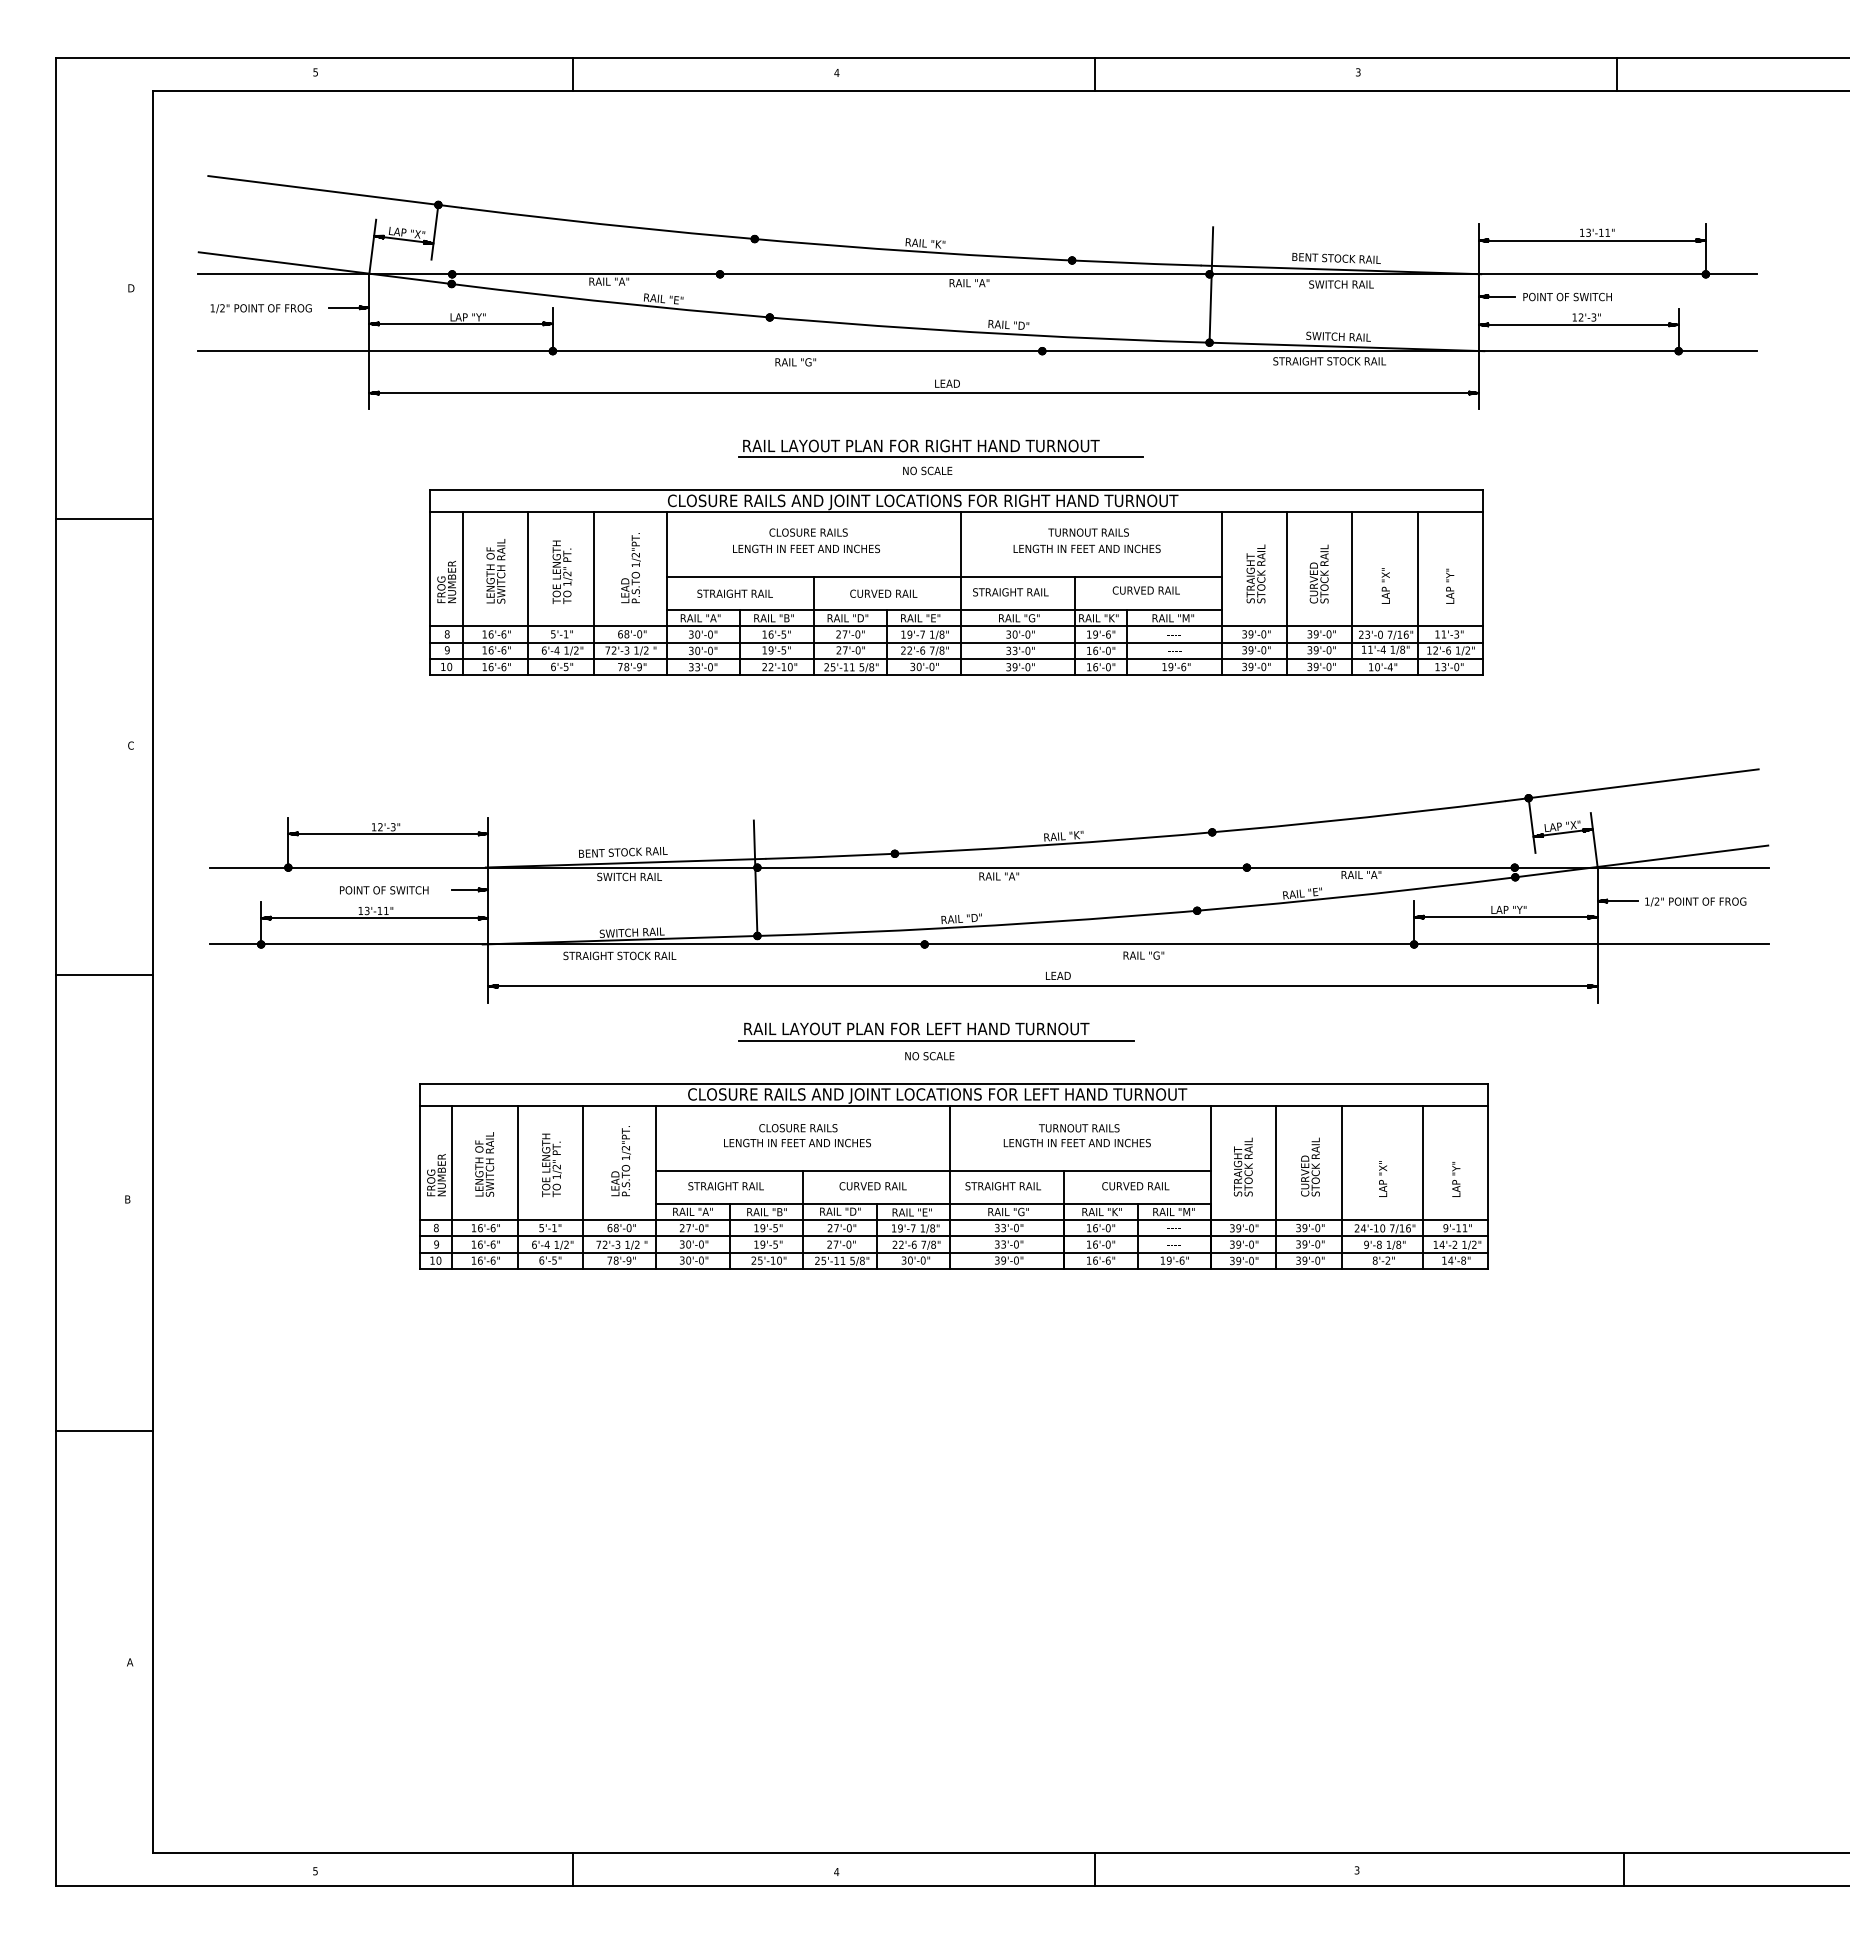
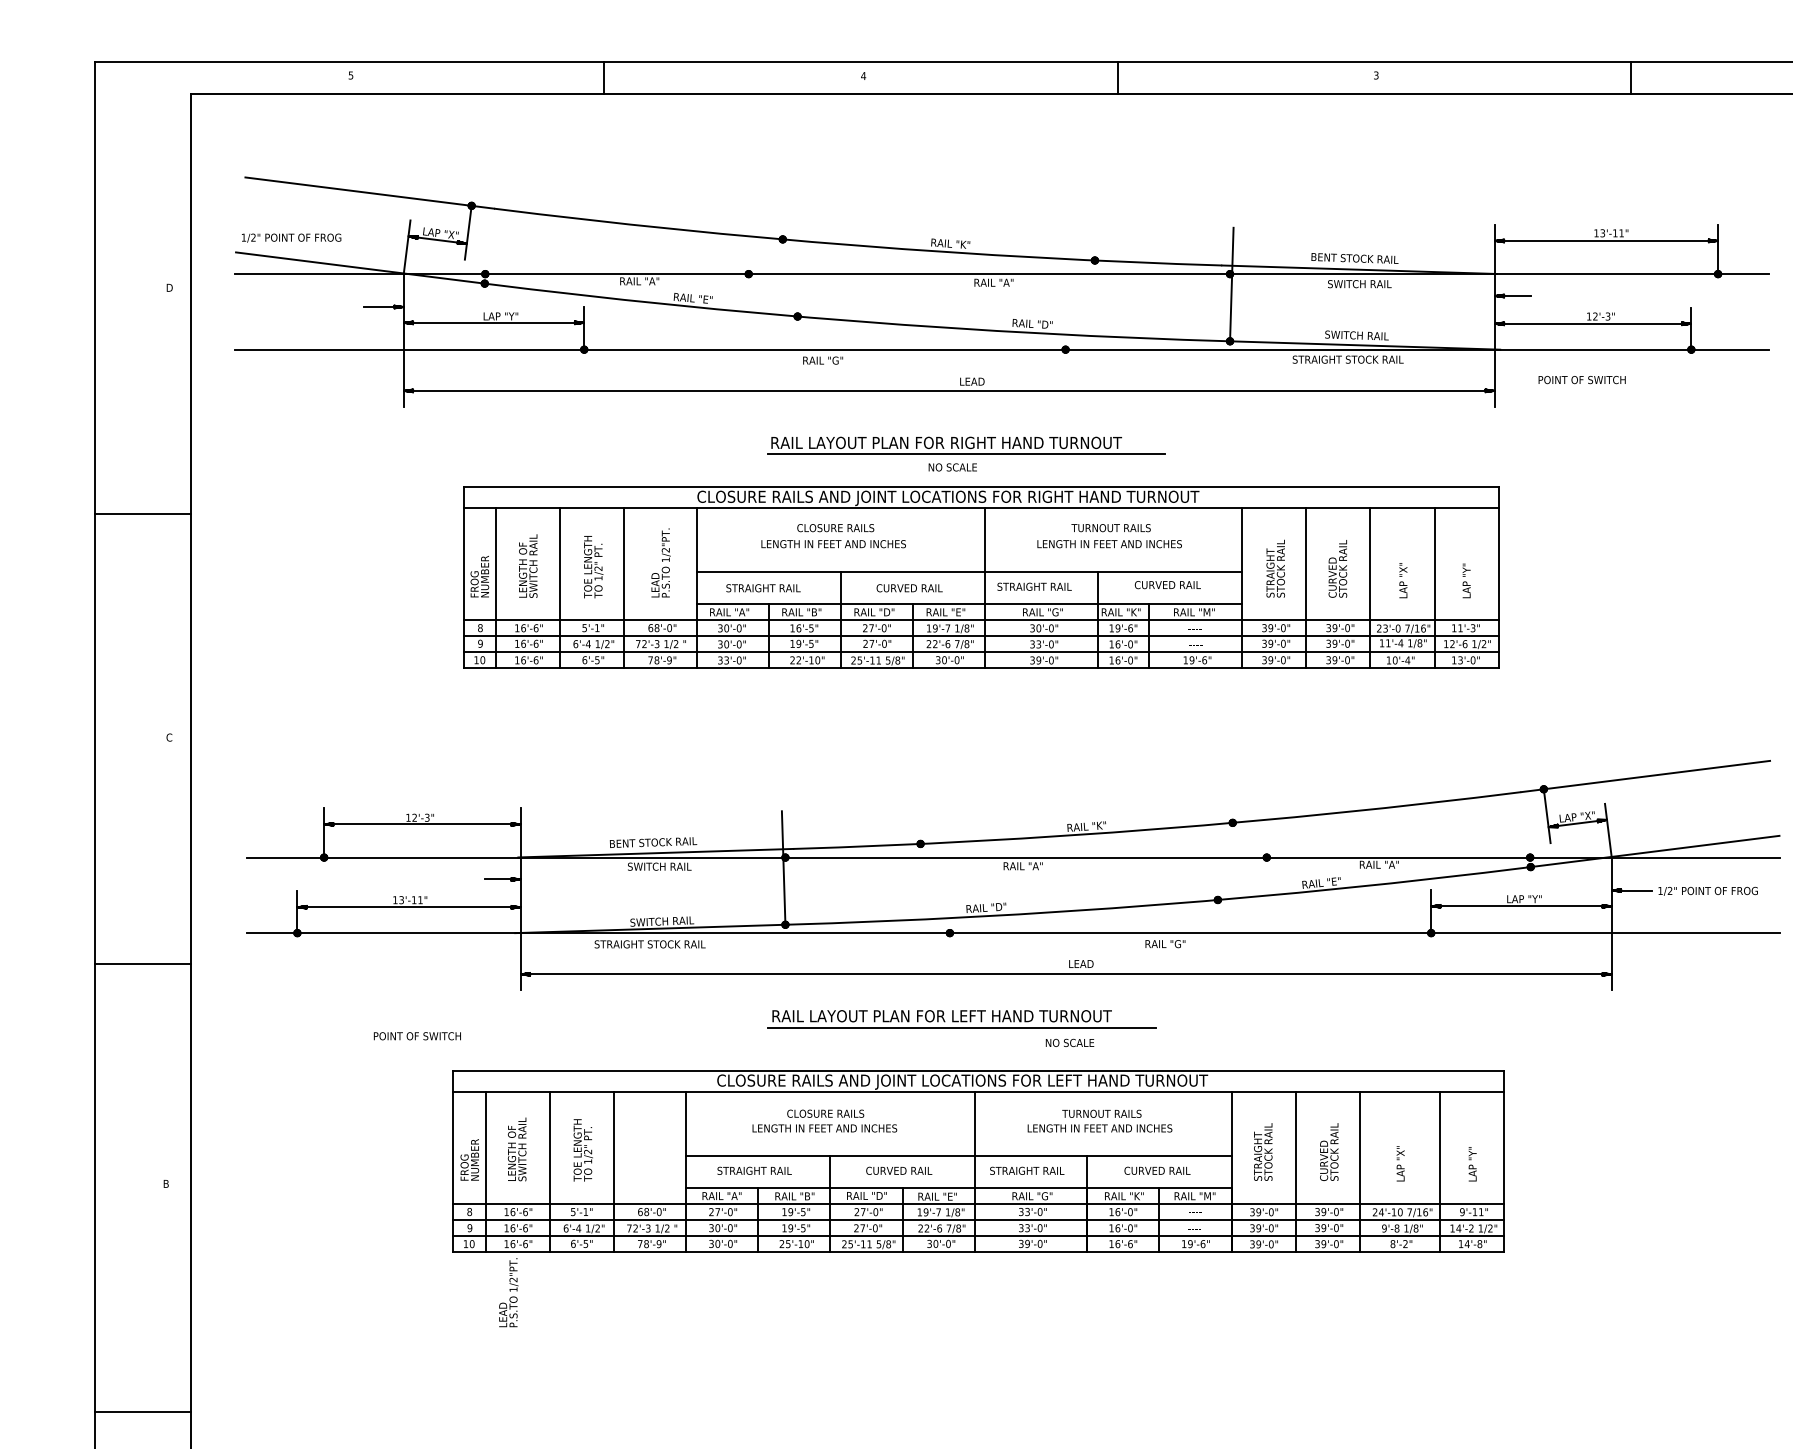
text: (1567, 296) -> (1582, 379), moved
text: (260, 308) -> (290, 237), moved
text: (384, 890) -> (417, 1036), moved
text: (929, 1056) -> (1069, 1043), moved
text: (620, 1161) -> (508, 1293), moved

